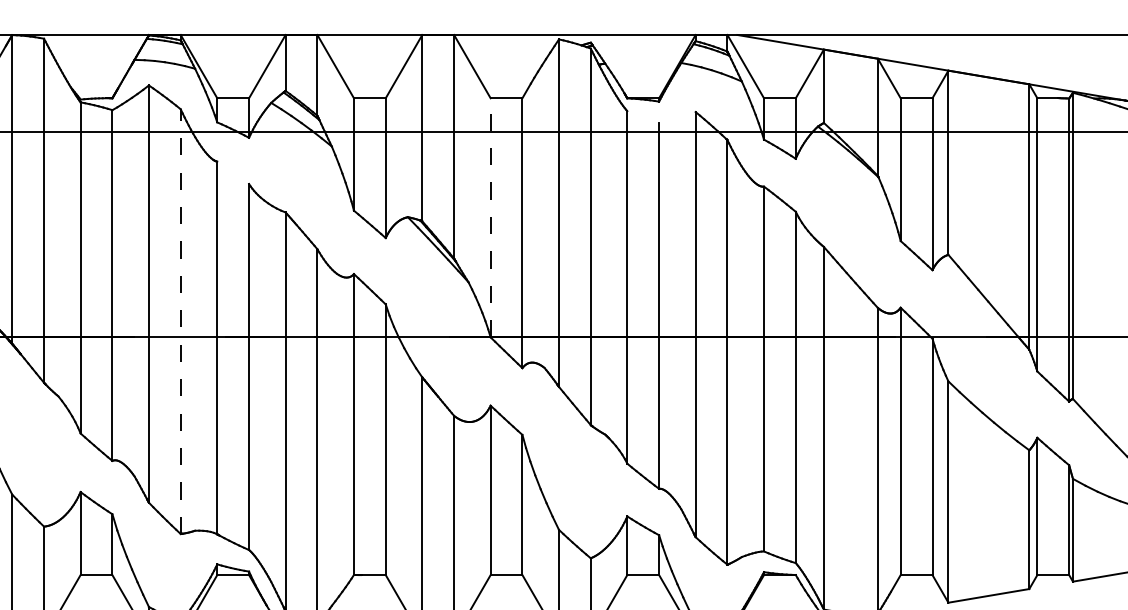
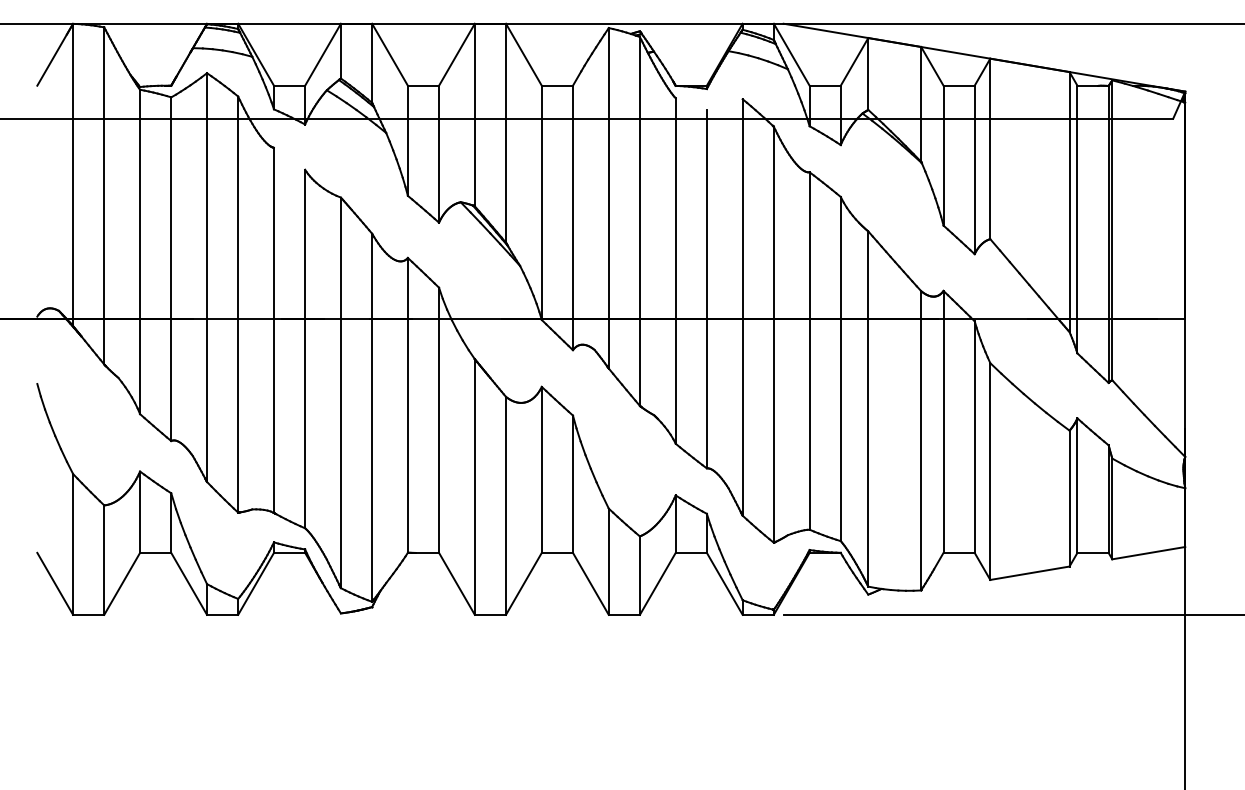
line: (490, 217) -> (541, 202), dashed -> solid
line: (181, 321) -> (238, 304), dashed -> solid

